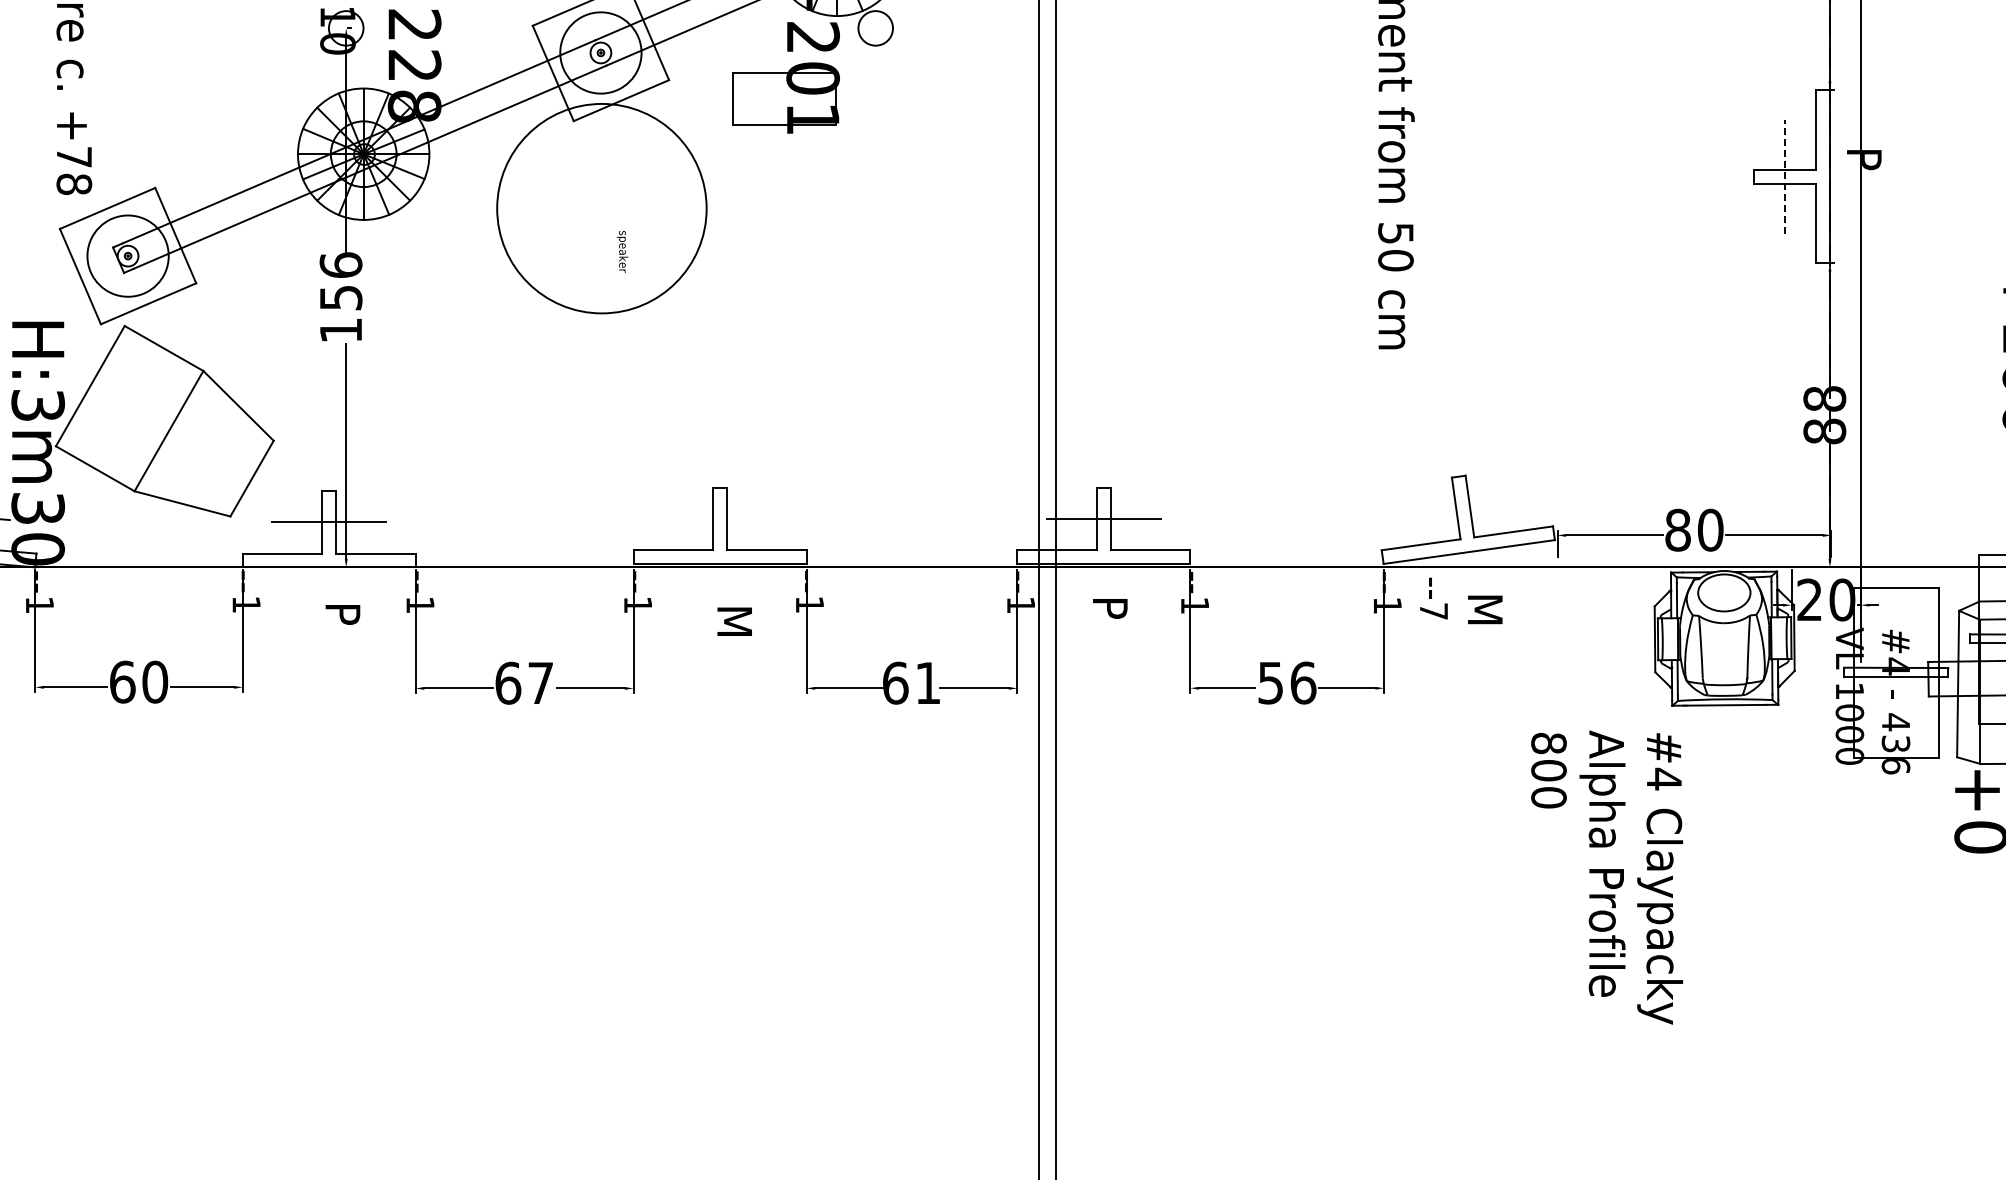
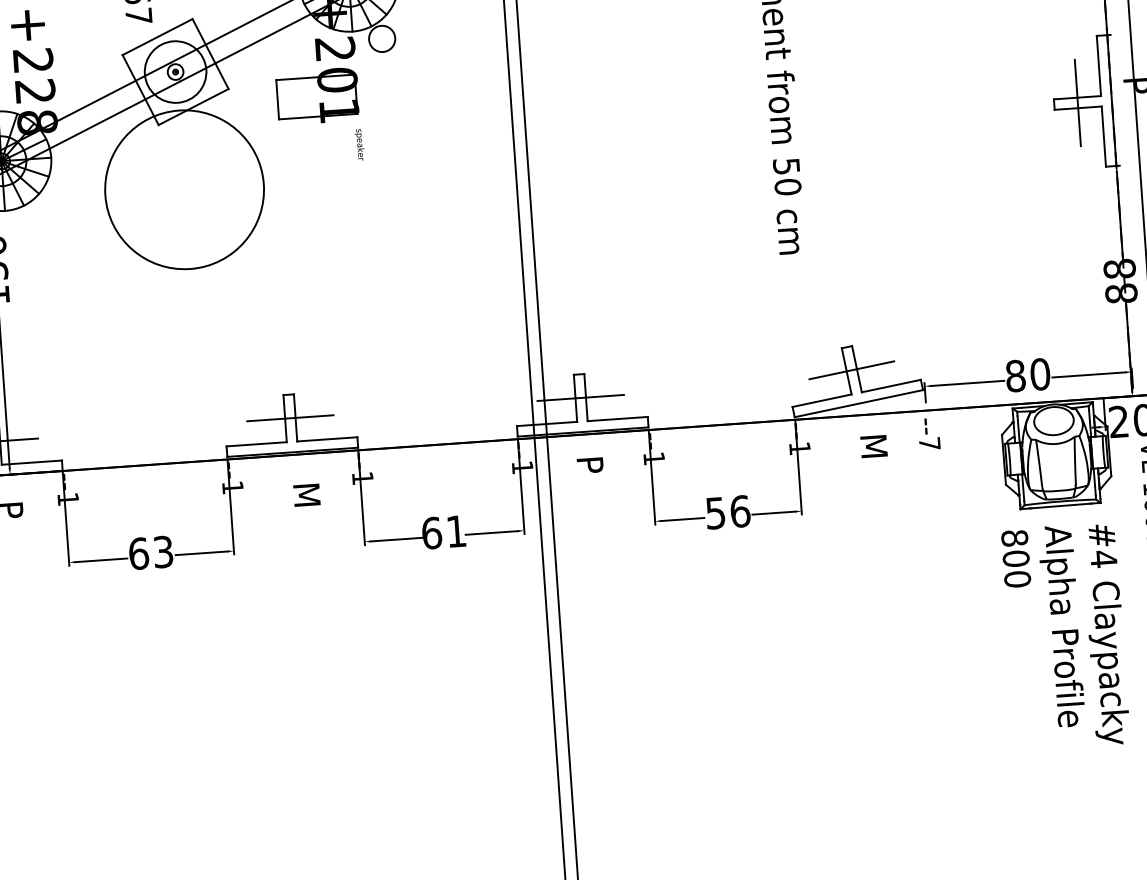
line: (1785, 176) -> (1078, 102), dashed -> solid
text: (622, 251) -> (359, 144), moved
line: (1462, 507) -> (851, 370), added
line: (719, 518) -> (289, 417), added
text: (1433, 598) -> (928, 434), moved
text: (540, 682) -> (163, 551), 67 -> 63
text: (1606, 877) -> (1065, 636), moved

